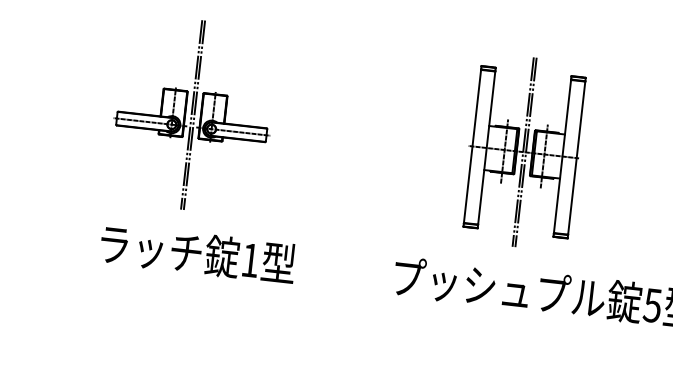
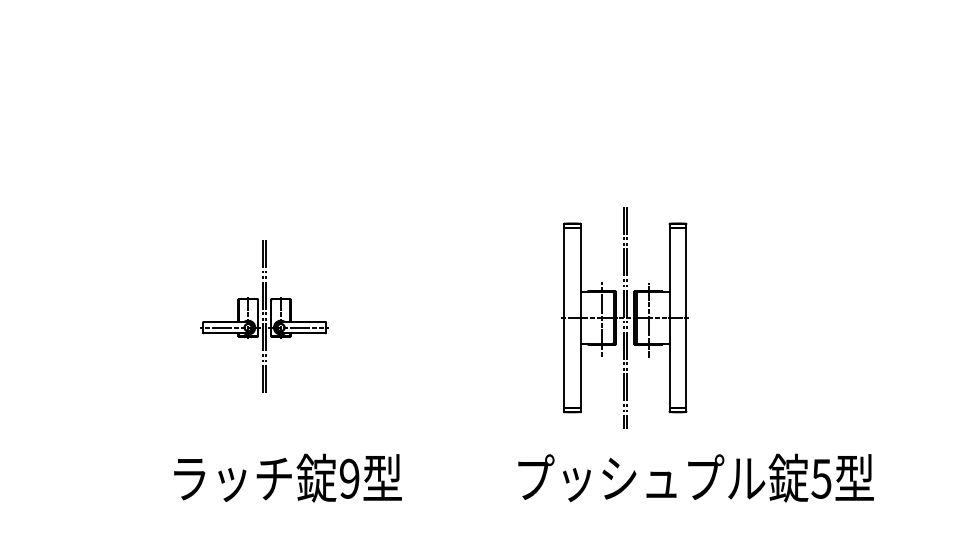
part: (194, 114) -> (265, 317), size x0.7
part: (524, 151) -> (624, 317), moved
text: (250, 260) -> (349, 478), 1 -> 9

